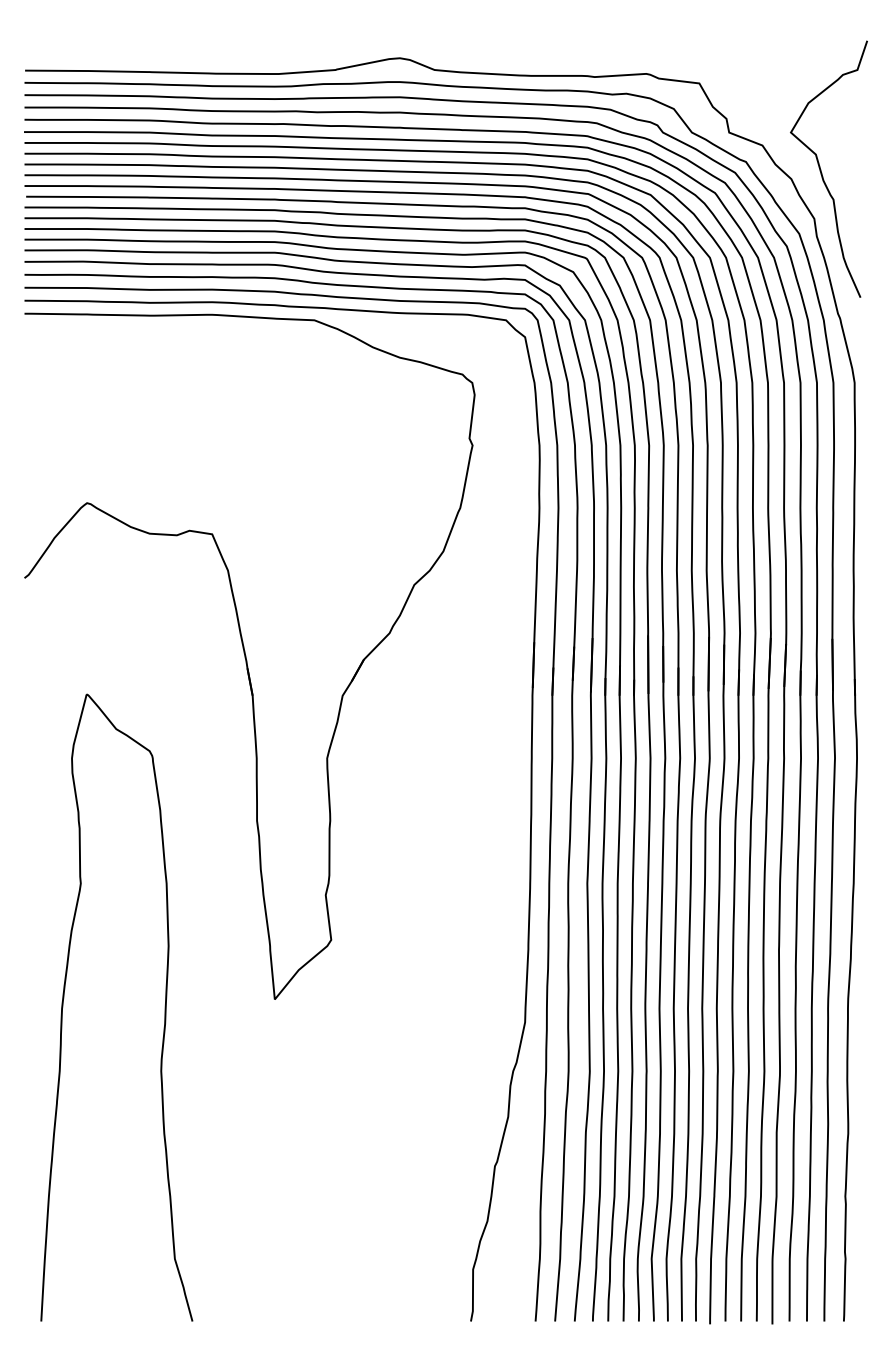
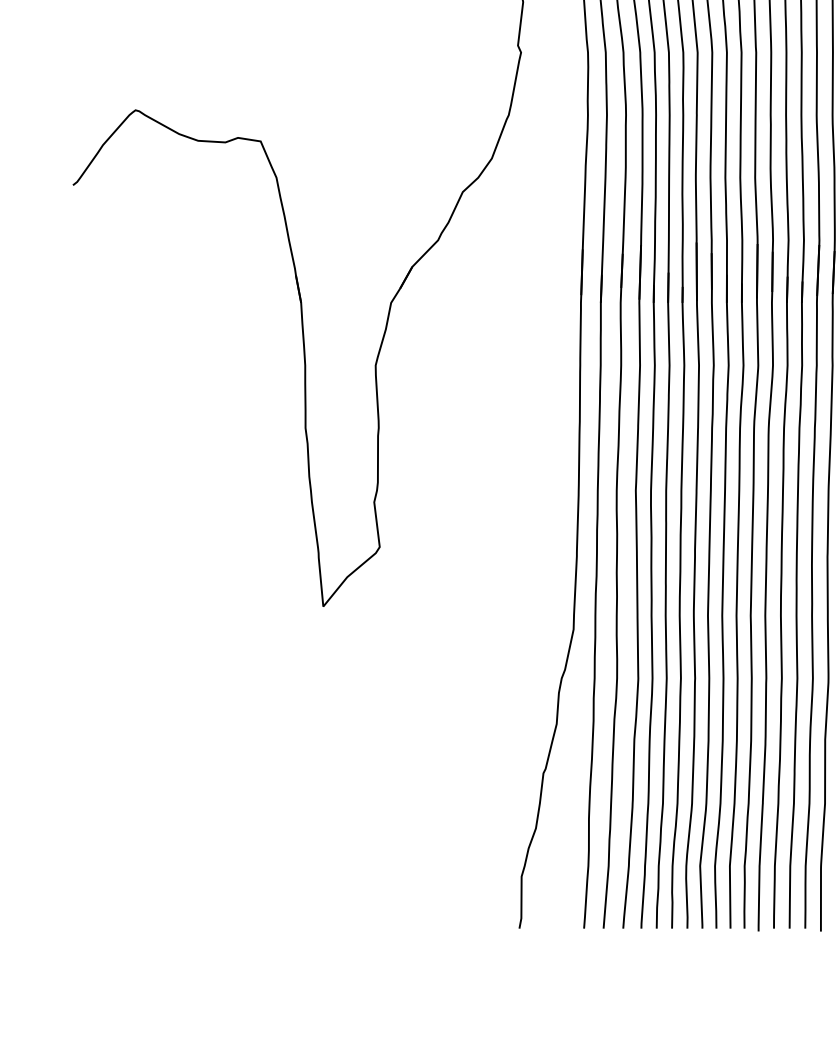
curve: (164, 1007) -> (213, 614), removed

